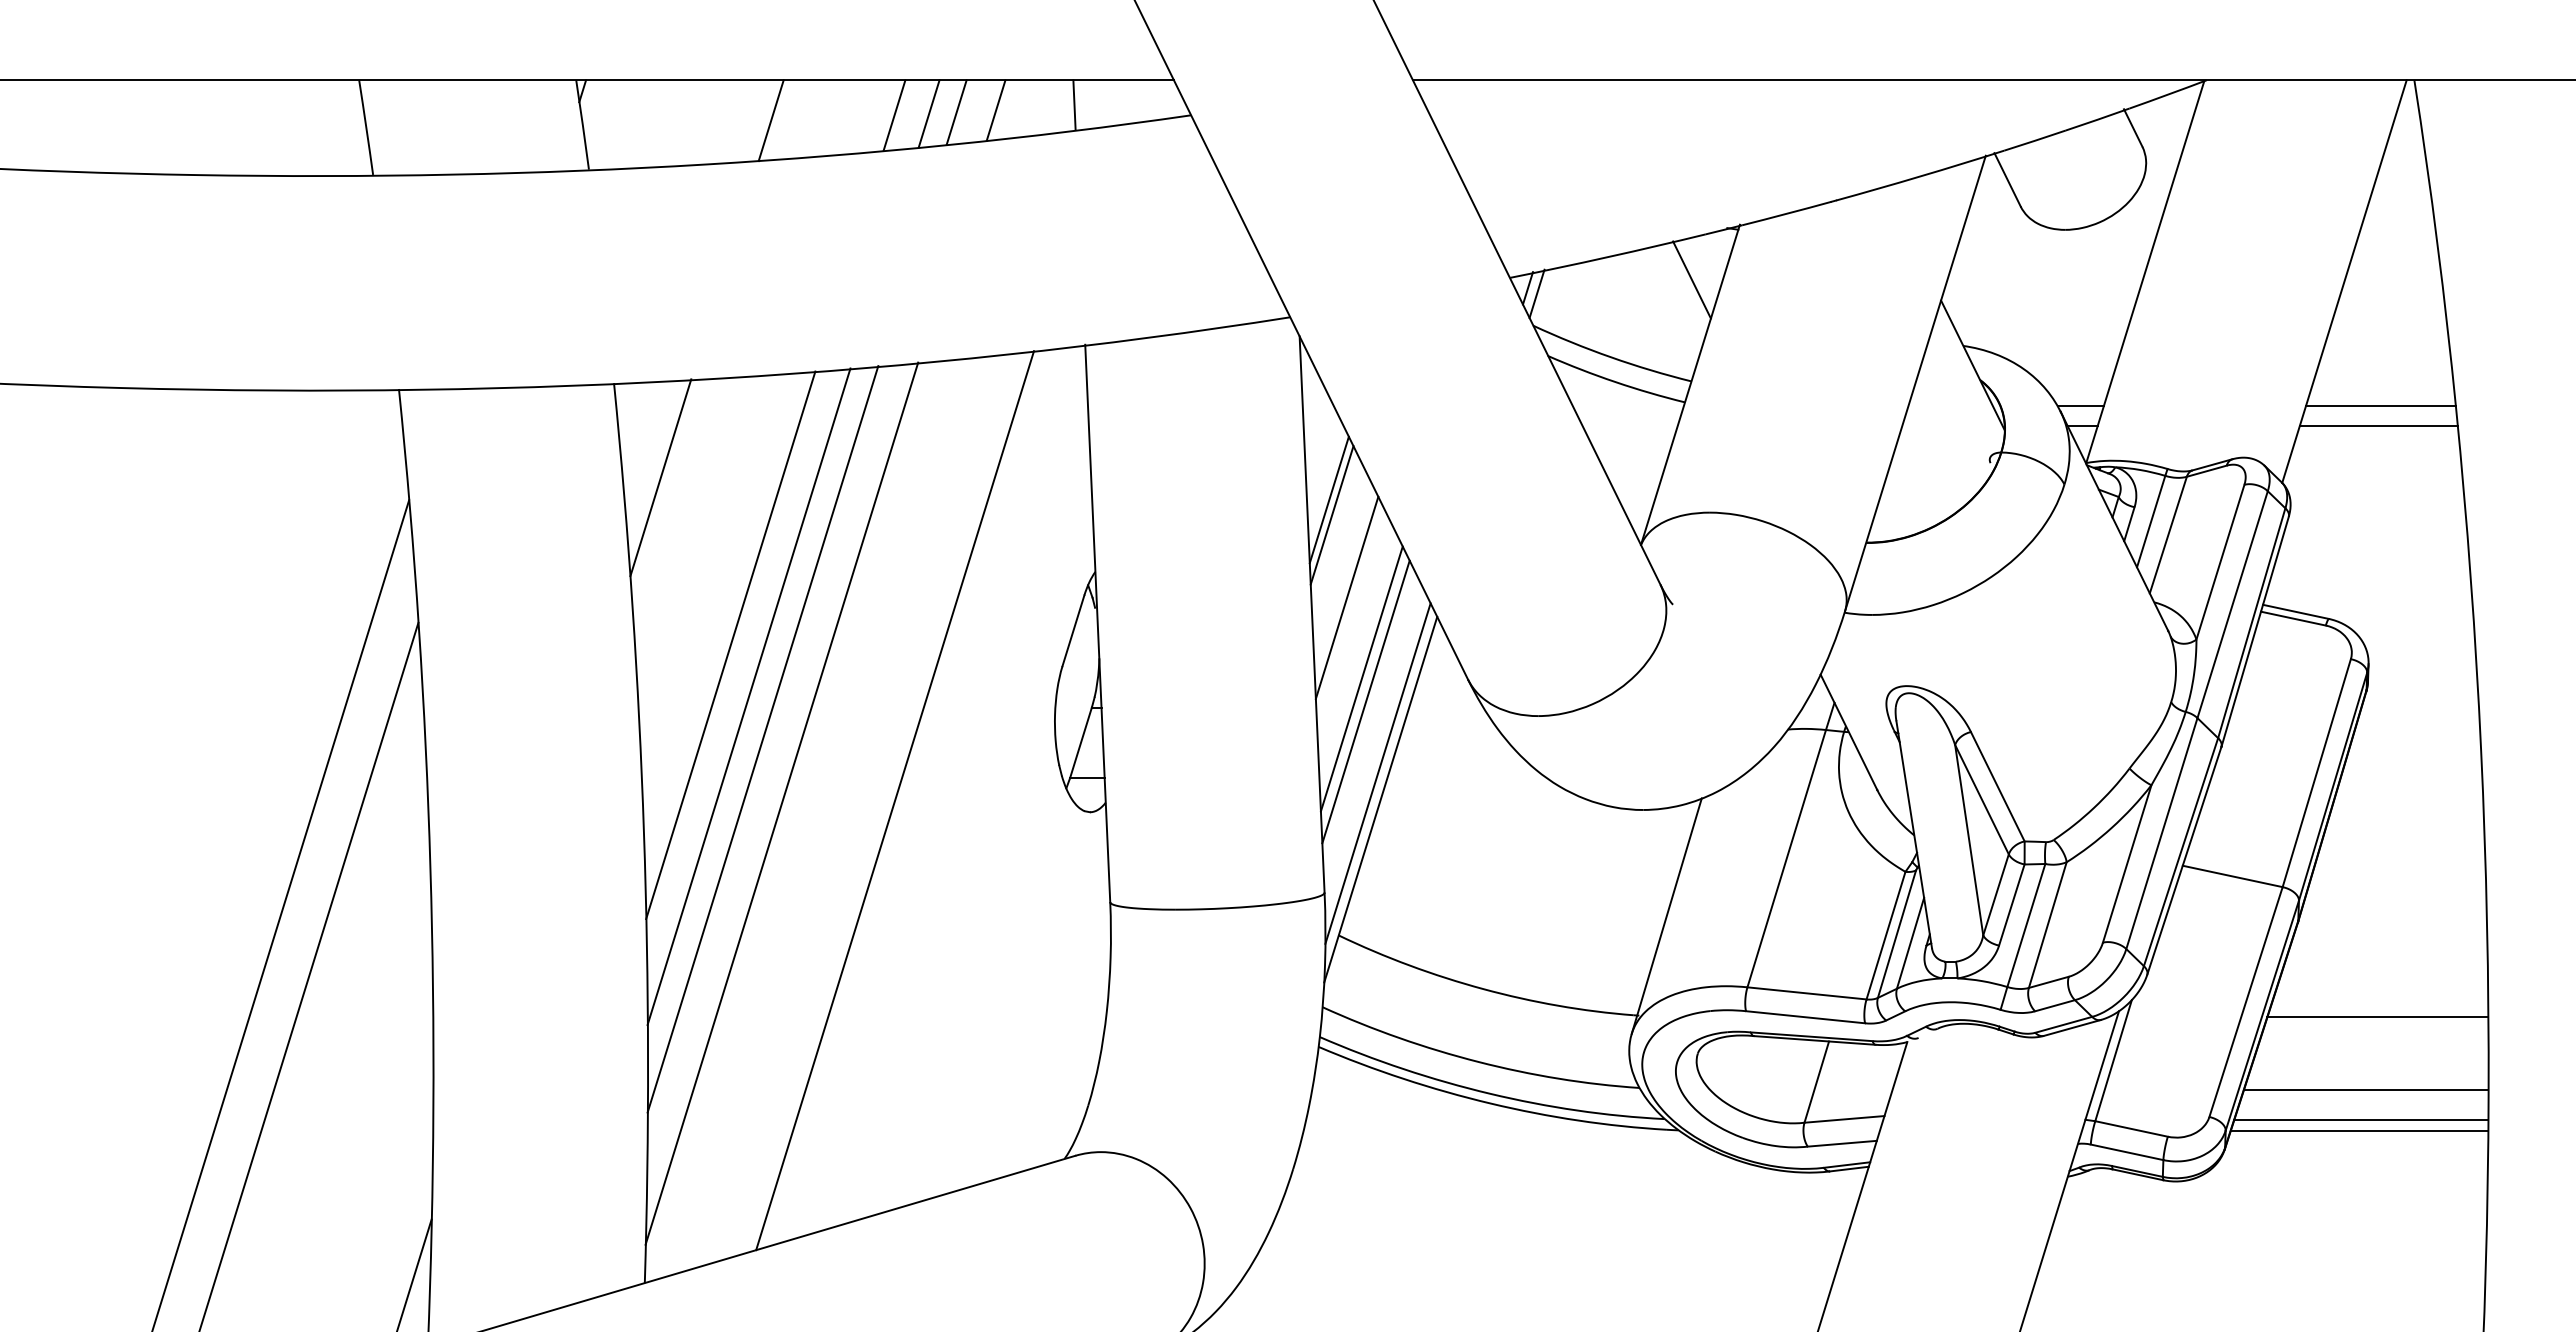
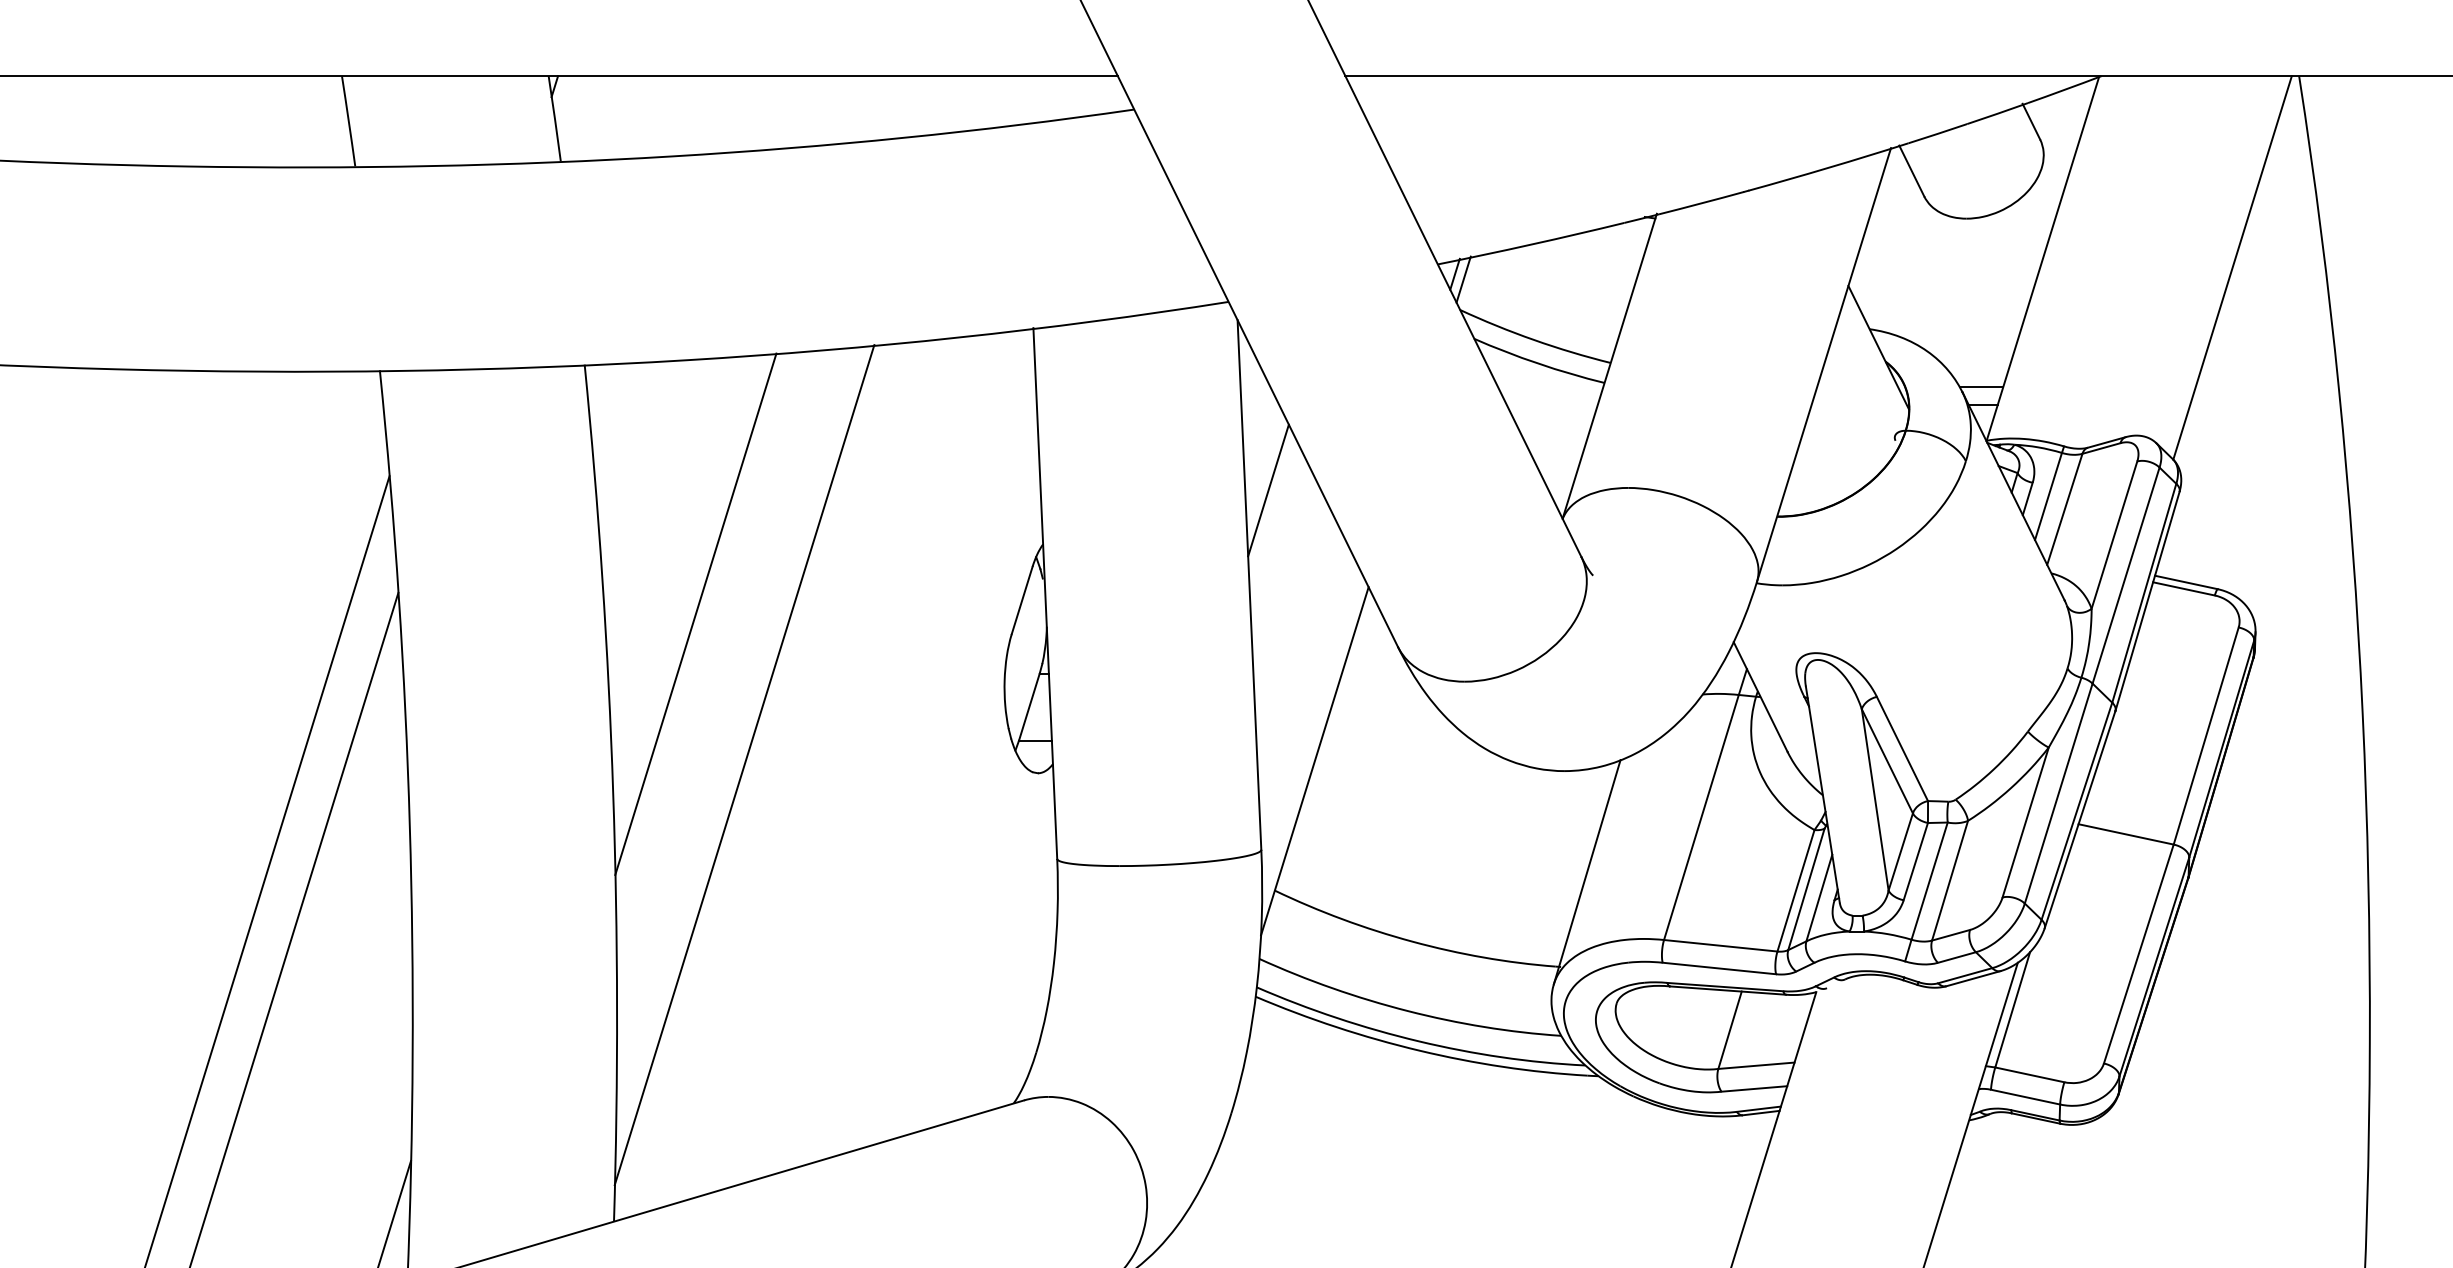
line: (1074, 104) -> (1023, 99), removed
line: (995, 110) -> (947, 104), removed
line: (956, 112) -> (910, 106), removed
line: (928, 113) -> (884, 107), removed
line: (894, 115) -> (851, 109), removed
line: (770, 120) -> (733, 114), removed
line: (1691, 279) -> (1610, 265), removed
line: (2380, 406) -> (2266, 386), removed
line: (2378, 425) -> (2264, 404), removed
line: (660, 477) -> (628, 454), removed
line: (1328, 499) -> (1265, 475), removed
line: (1346, 597) -> (1282, 568), removed
line: (1361, 678) -> (1296, 645), removed
line: (748, 696) -> (712, 663), removed
line: (1365, 701) -> (1300, 667), removed
line: (762, 739) -> (726, 703), removed
line: (1377, 773) -> (1311, 736), removed
line: (895, 800) -> (852, 762), removed
line: (2377, 1017) -> (2264, 968), removed
line: (2366, 1089) -> (2253, 1037), removed
line: (2361, 1120) -> (2248, 1066), removed
line: (2359, 1131) -> (2246, 1077), removed

